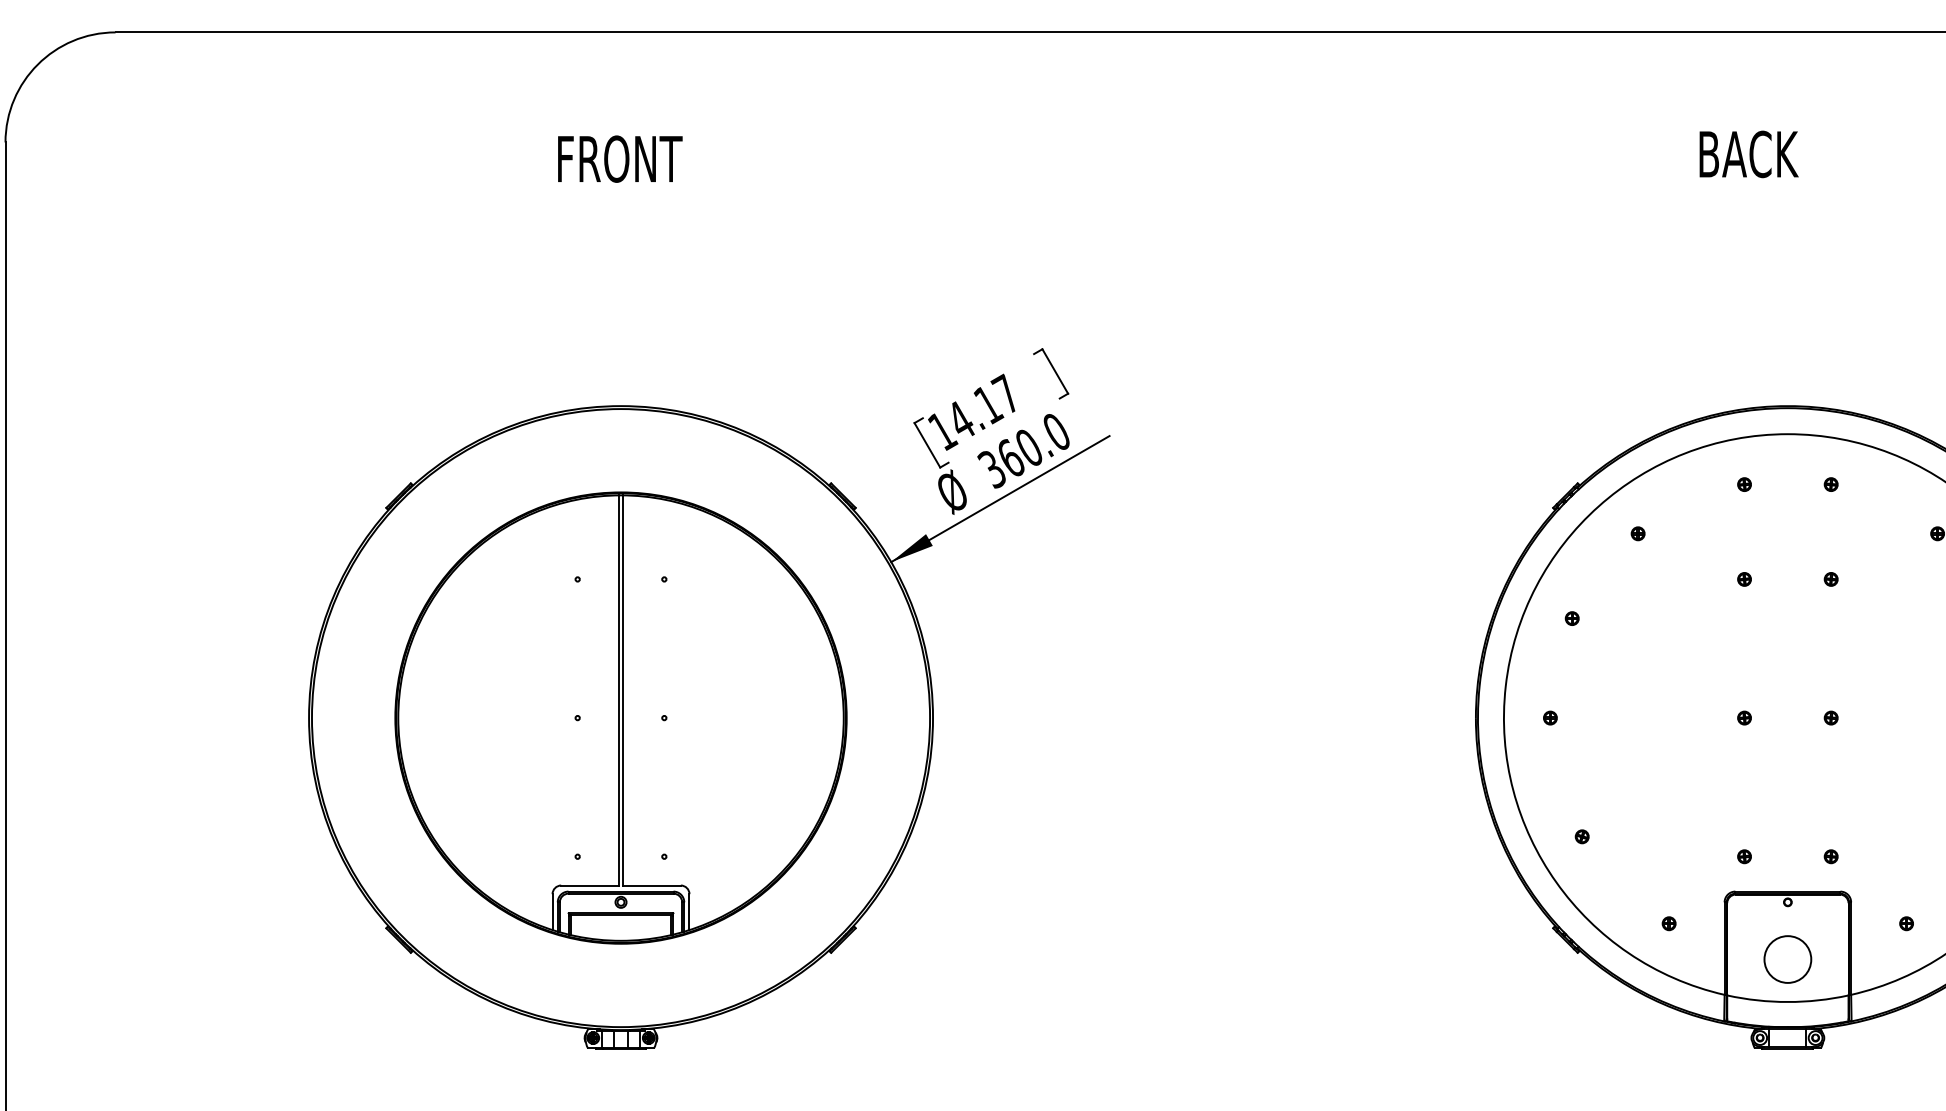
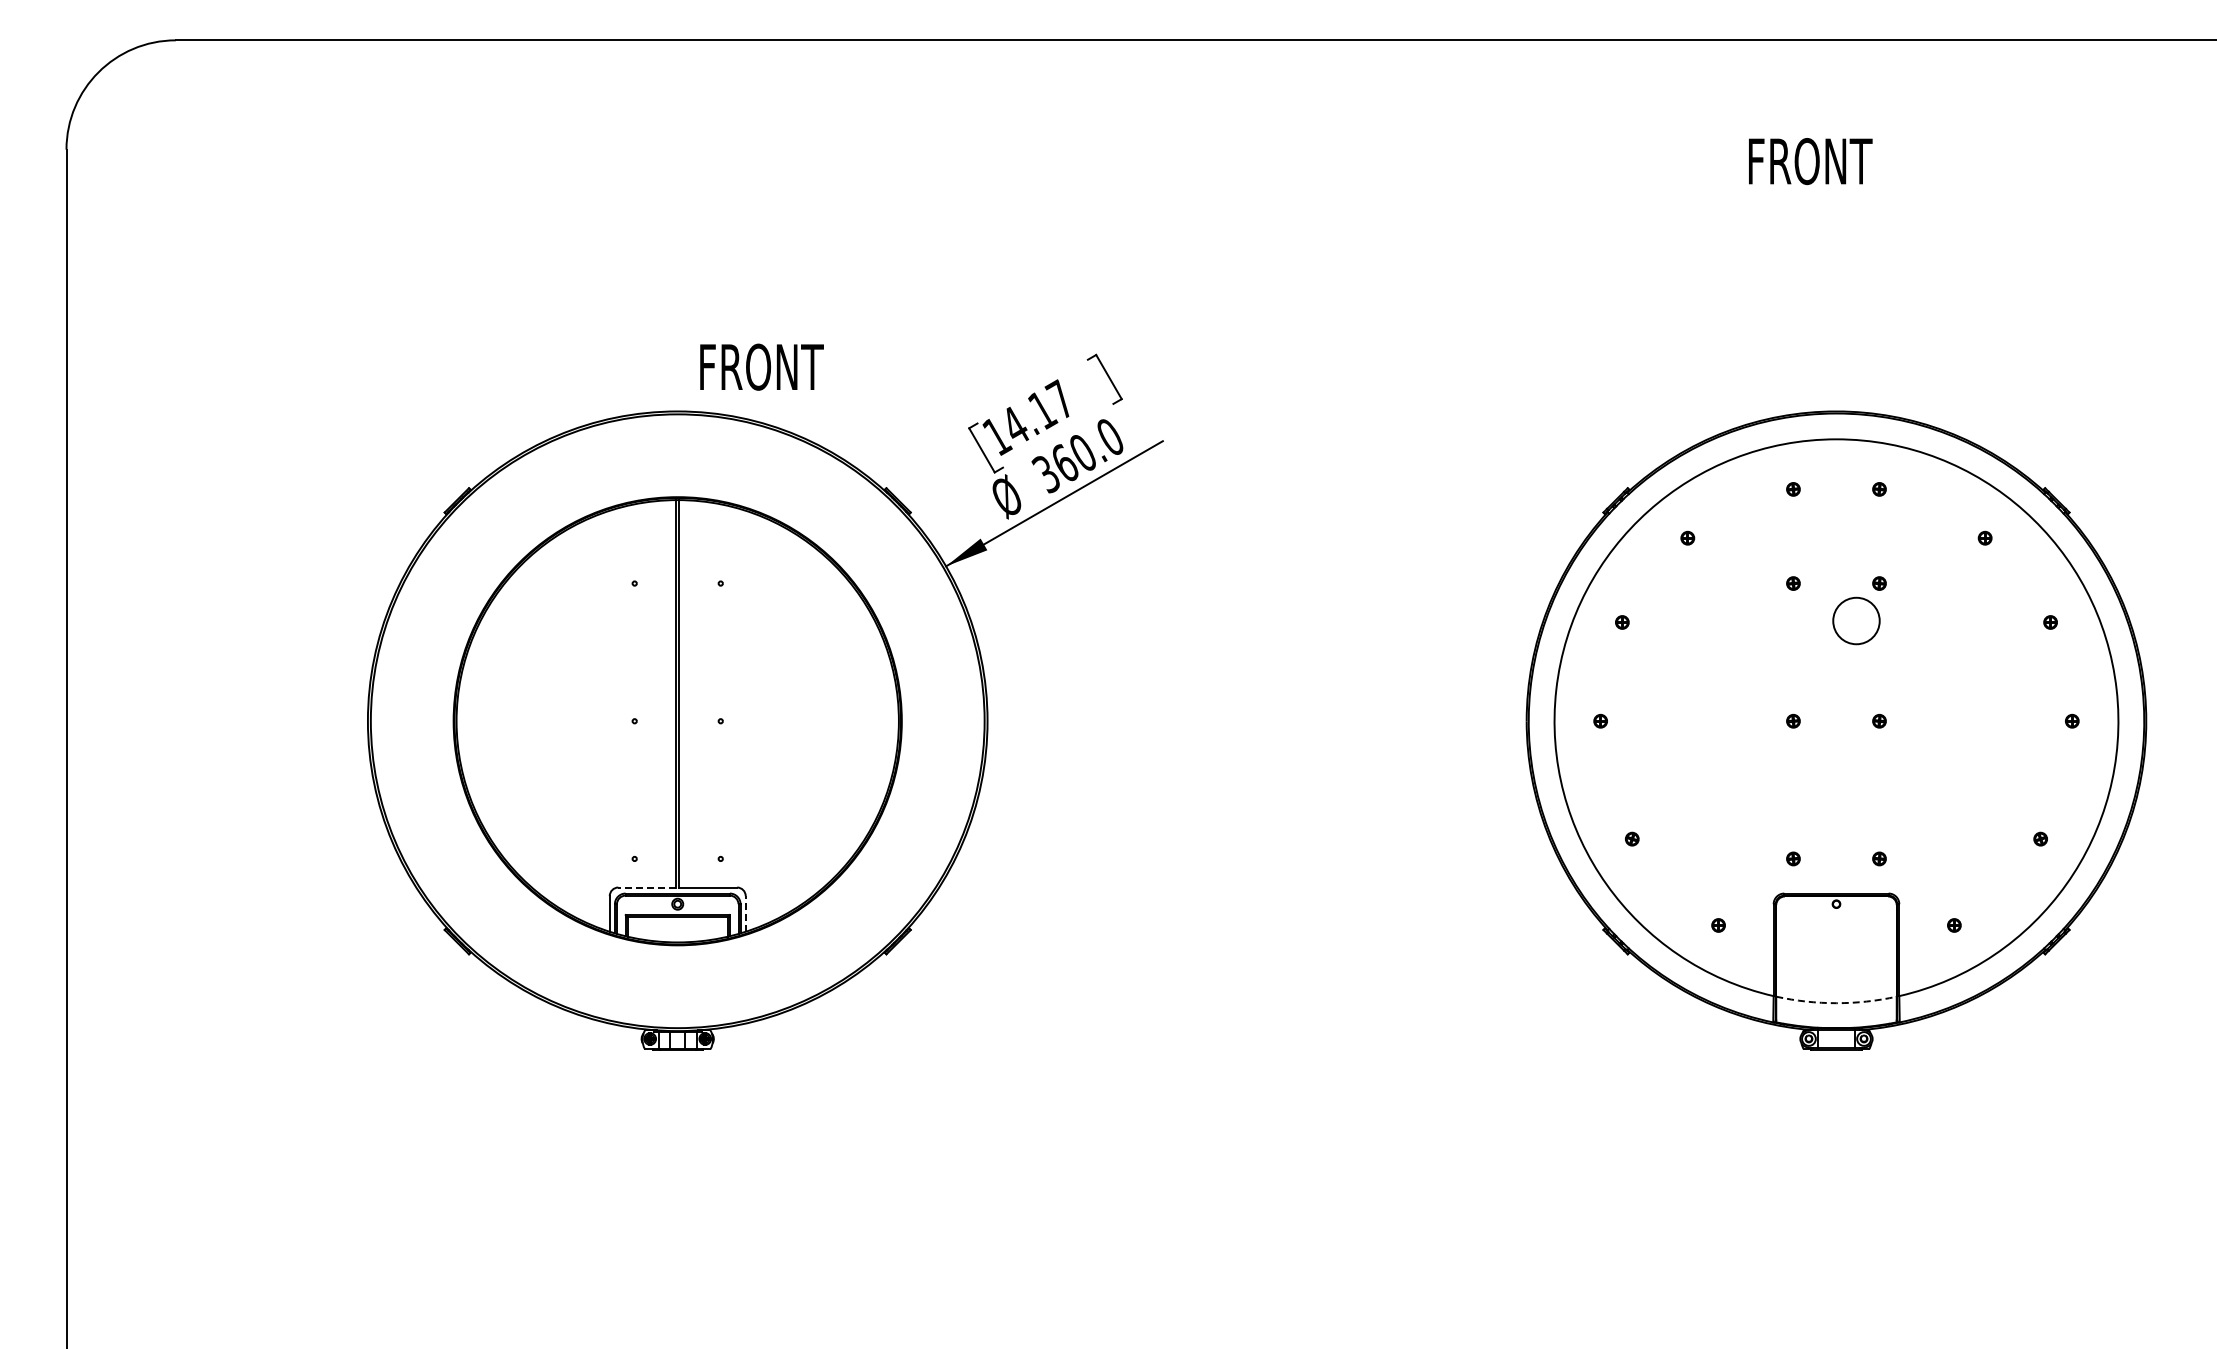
text: (1763, 154) -> (1812, 161), BACK -> FRONT
text: (619, 158) -> (761, 366), moved
line: (590, 885) -> (647, 887), solid -> dashed
line: (689, 911) -> (745, 913), solid -> dashed
circle: (1787, 959) -> (1856, 620), moved
arc: (1787, 1002) -> (1836, 1003), solid -> dashed

